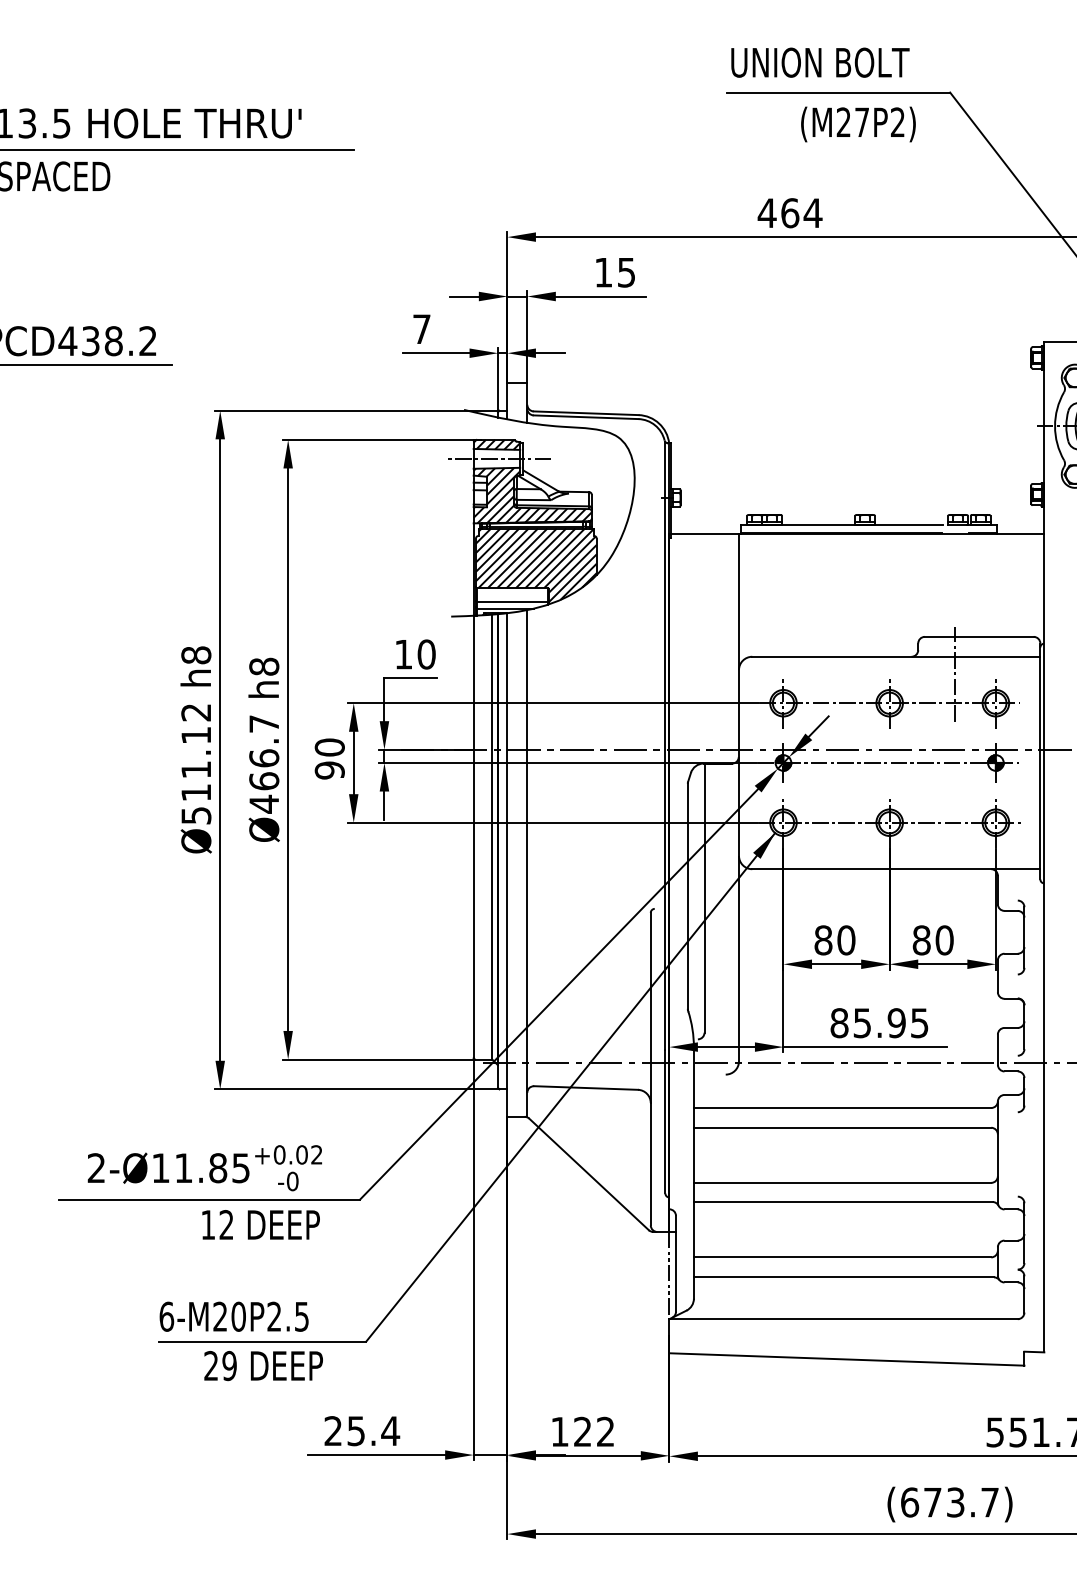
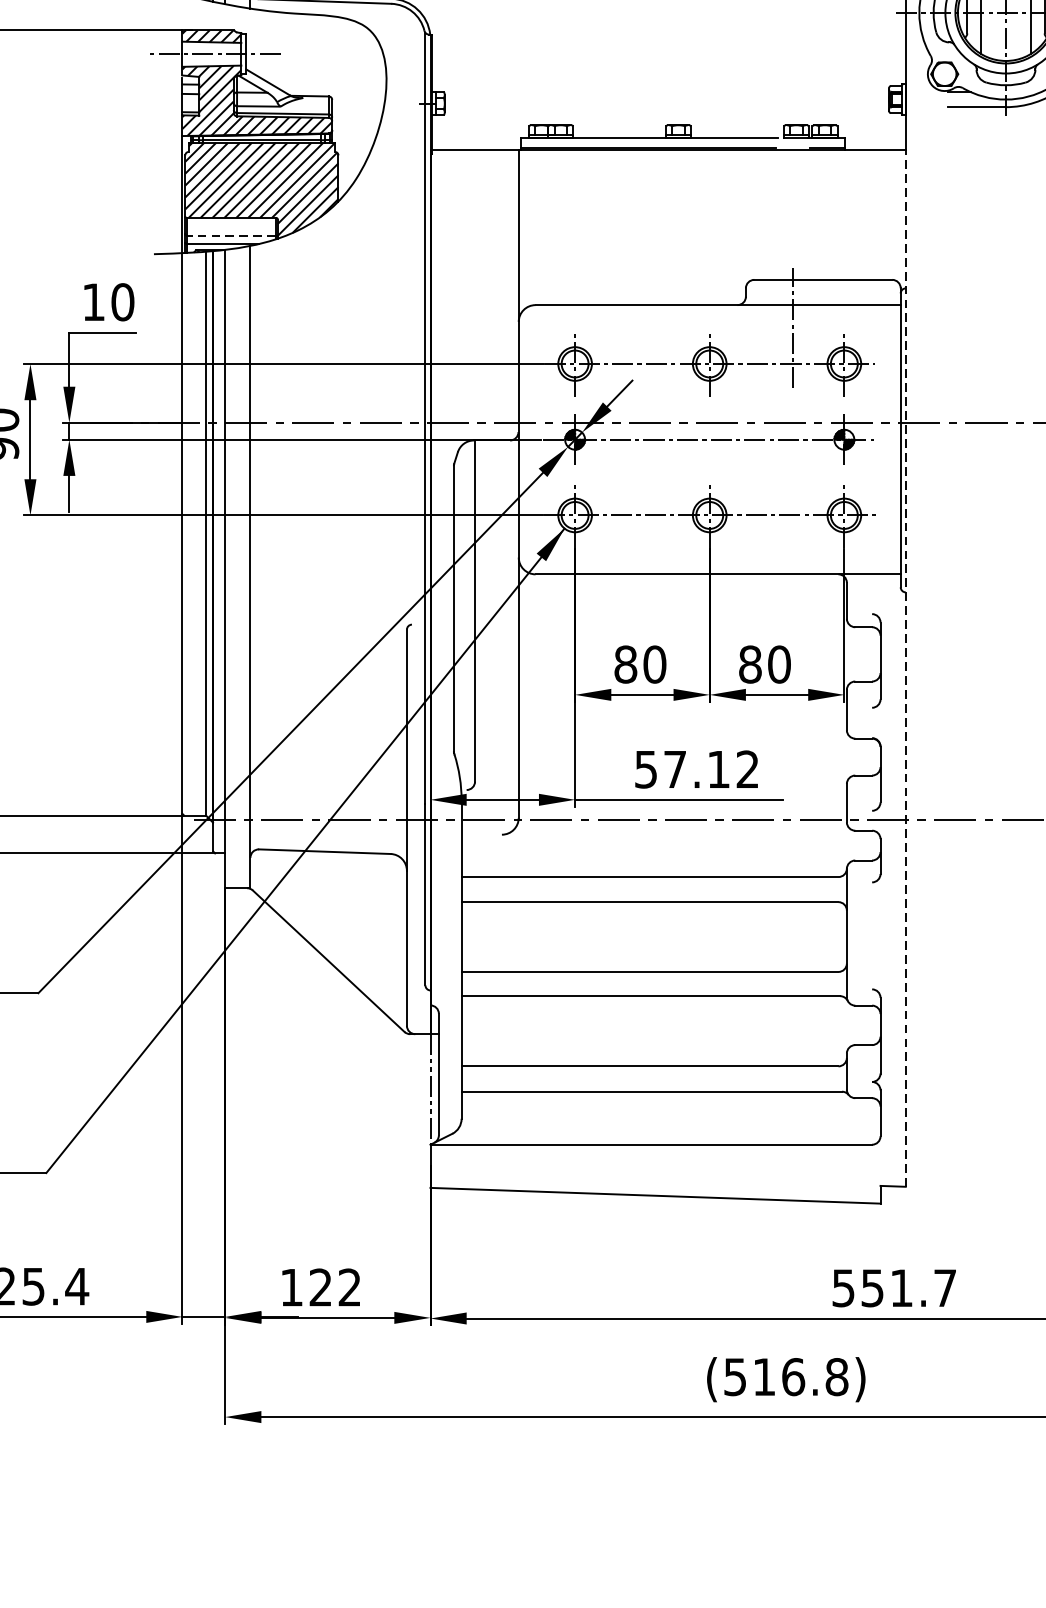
line: (511, 601) -> (230, 235), solid -> dashed
line: (1044, 942) -> (905, 667), solid -> dashed
text: (879, 1023) -> (696, 769), 85.95 -> 57.12
text: (950, 1502) -> (786, 1377), (673.7) -> (516.8)

